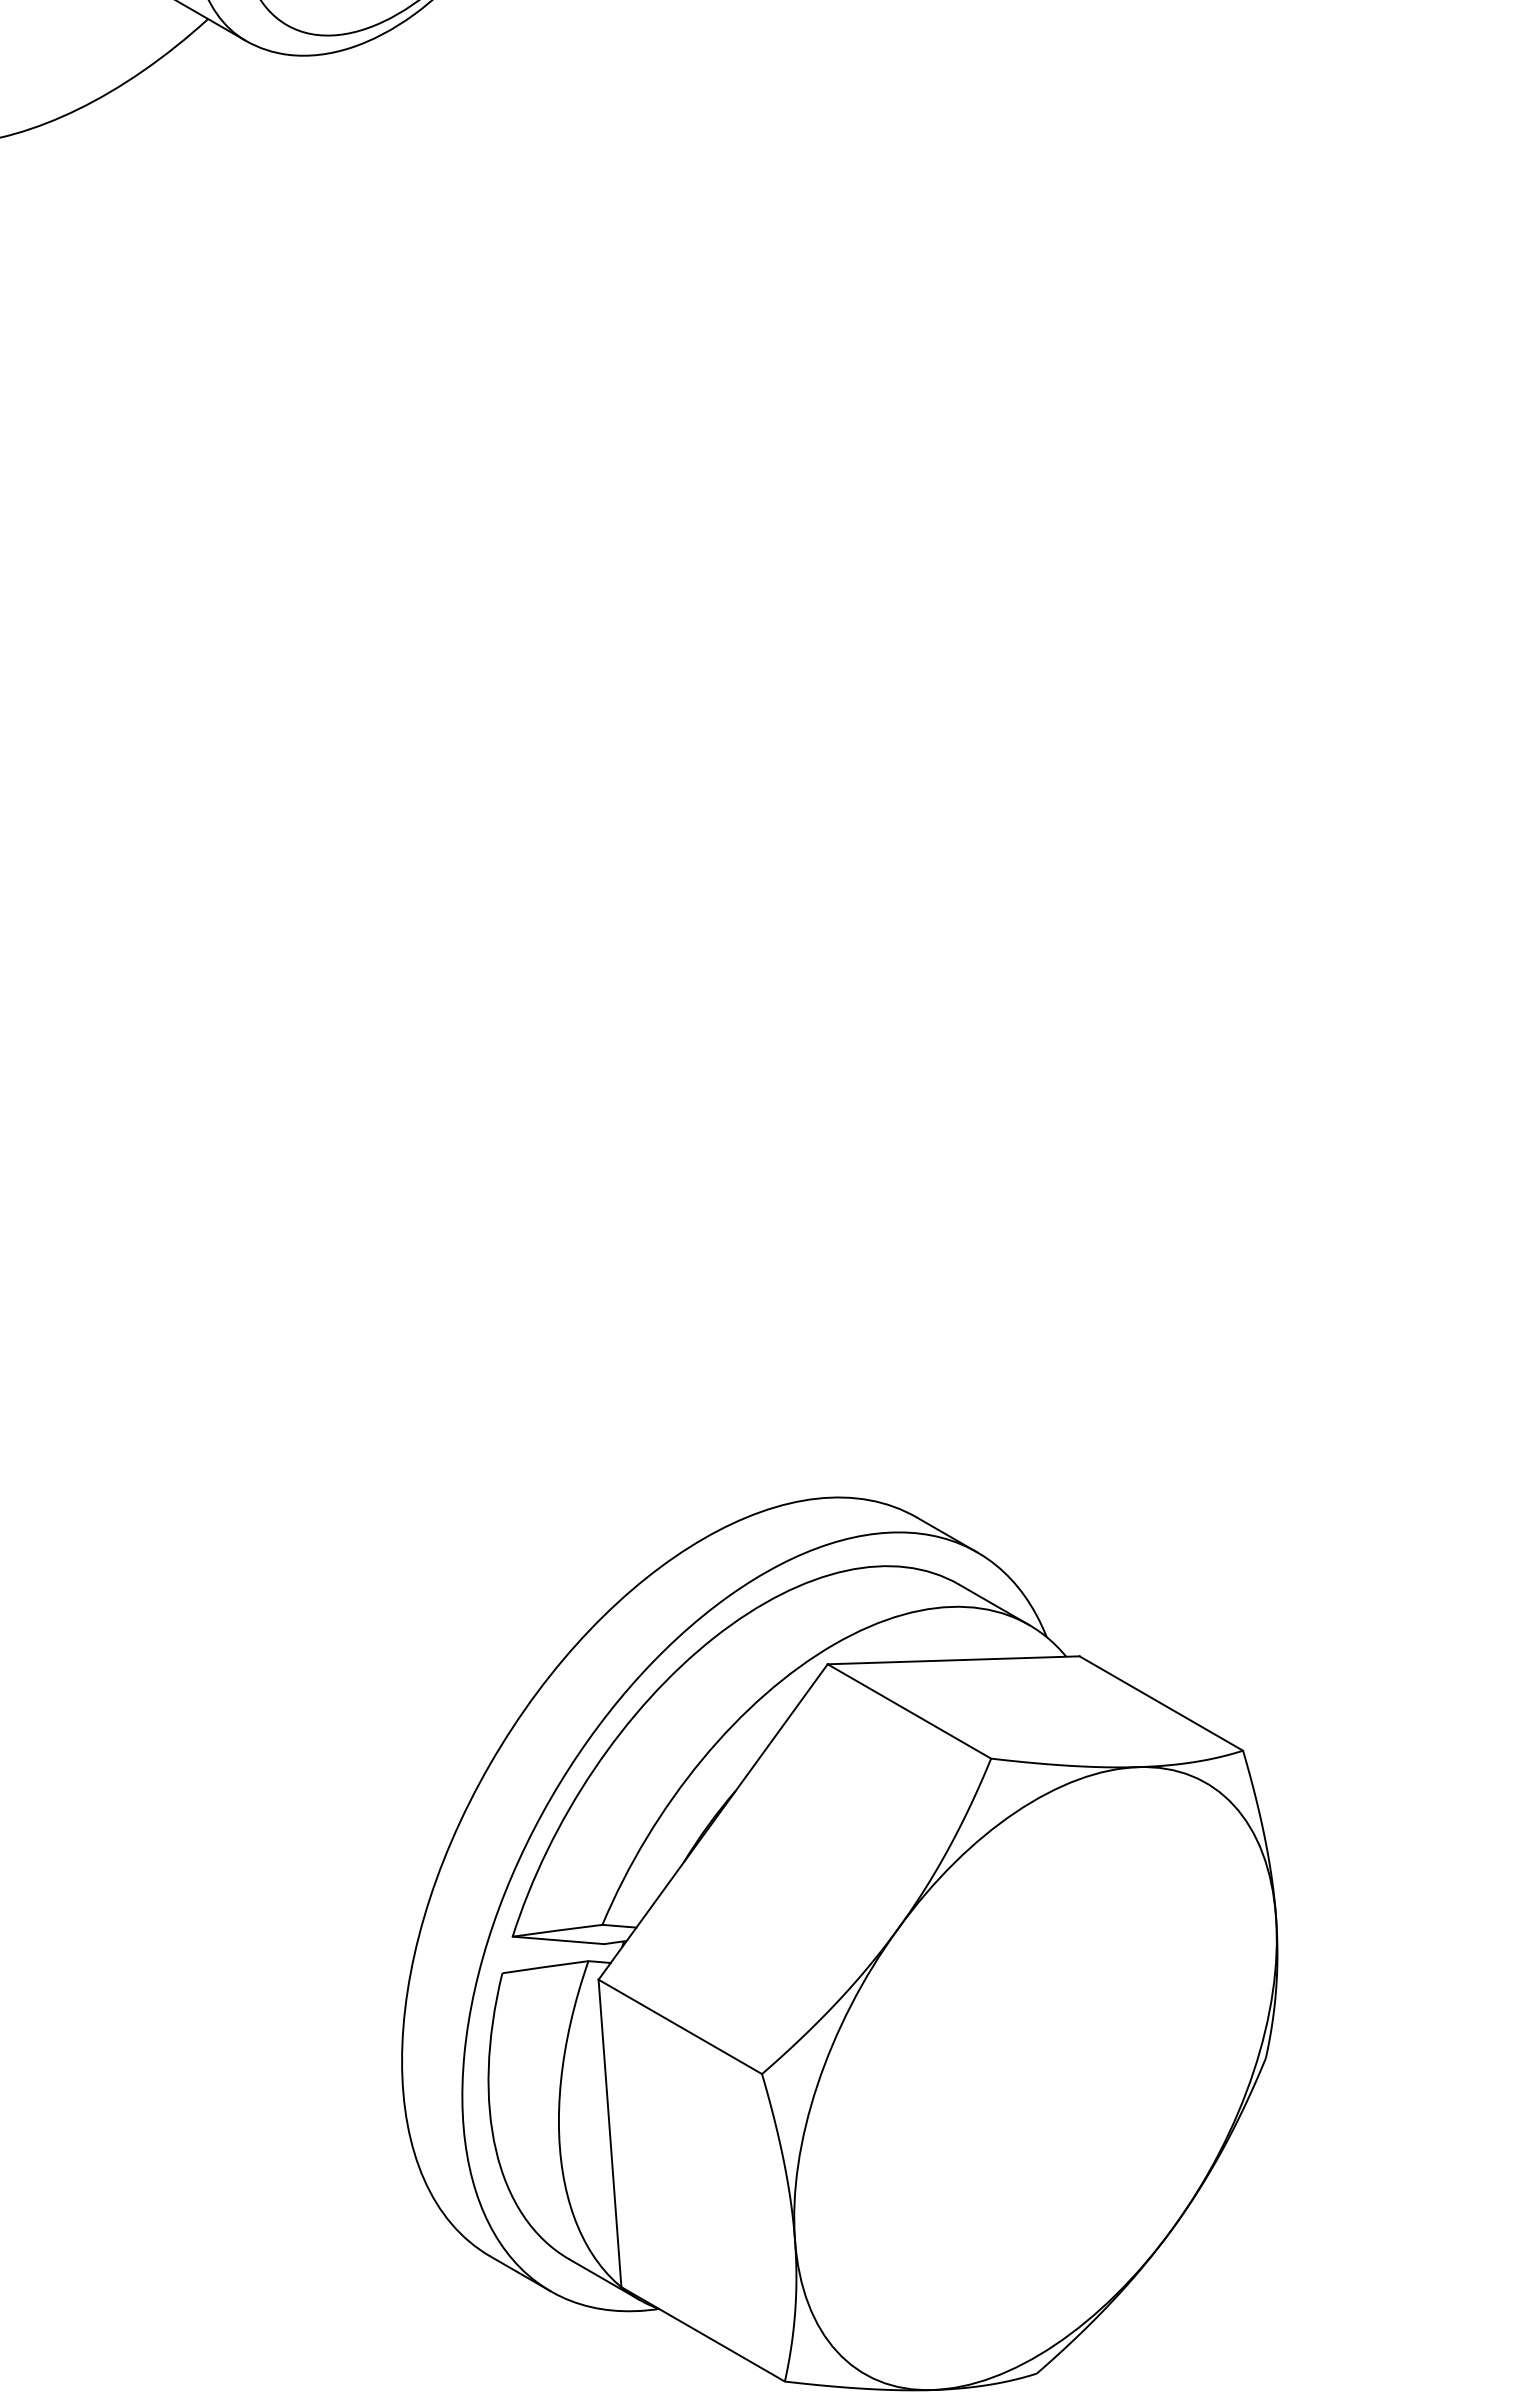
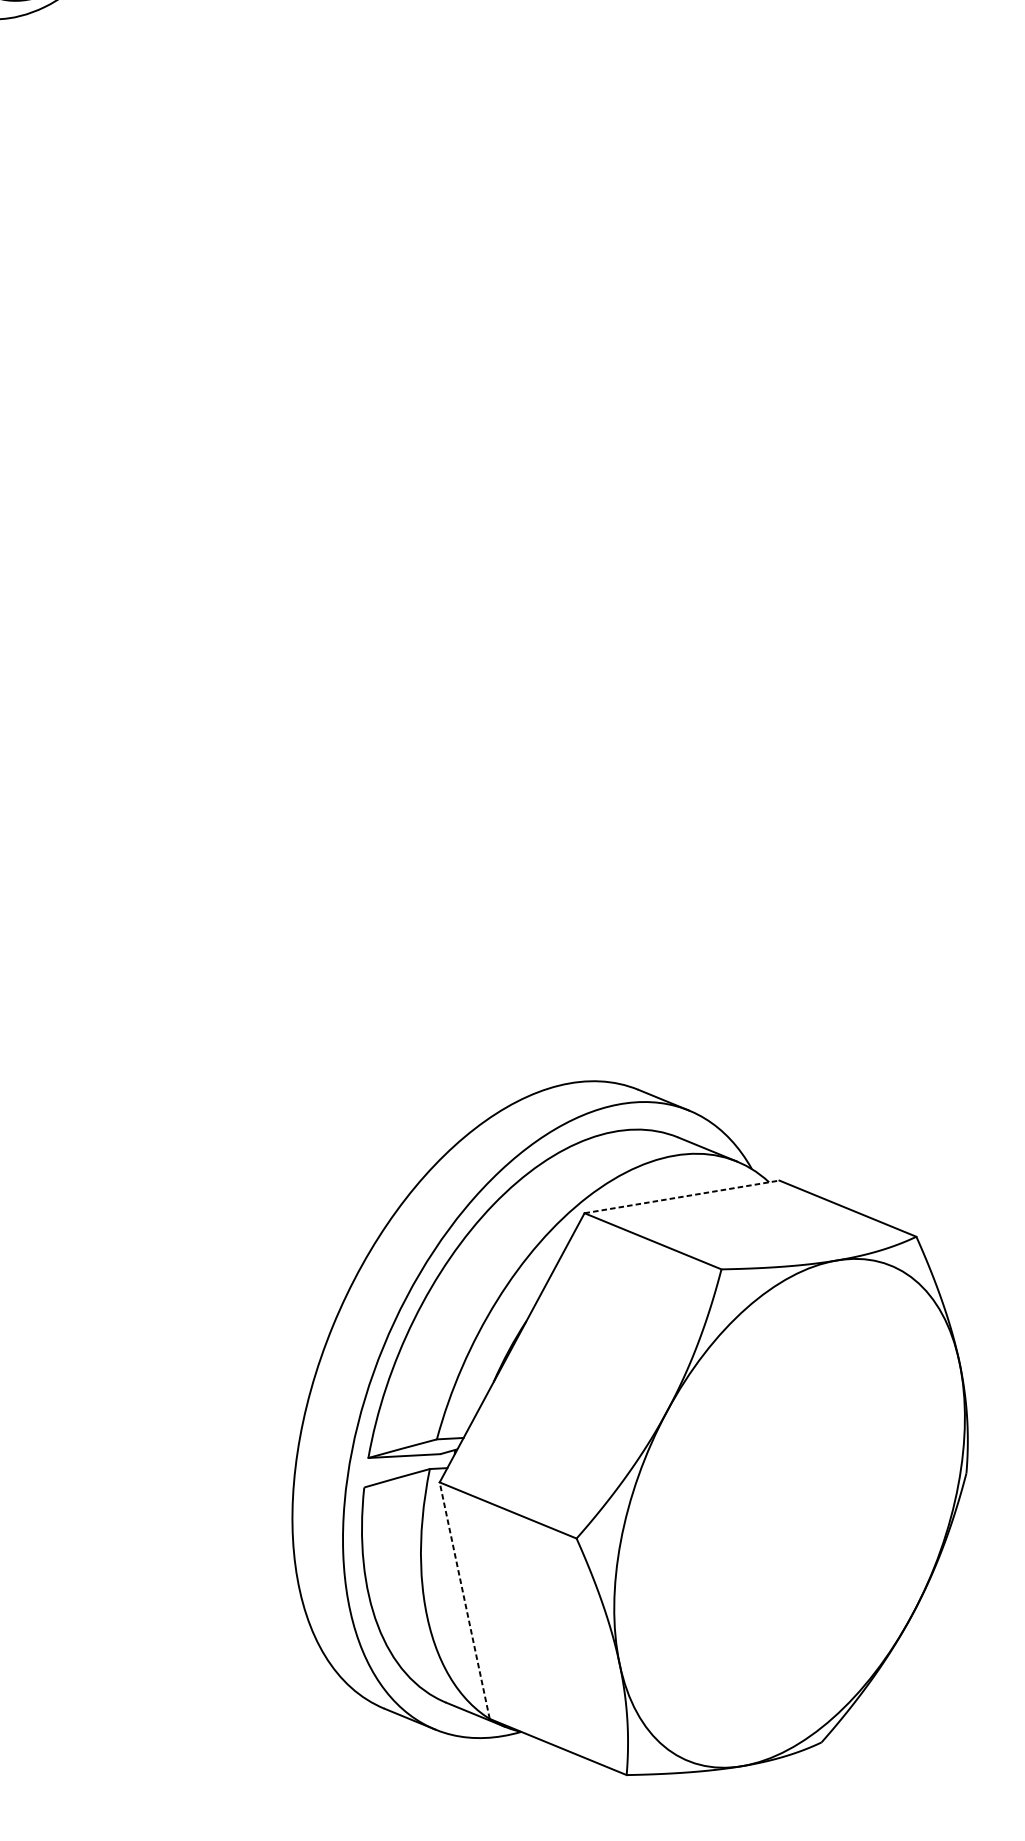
line: (954, 1660) -> (682, 1196), solid -> dashed
line: (609, 2132) -> (464, 1599), solid -> dashed

